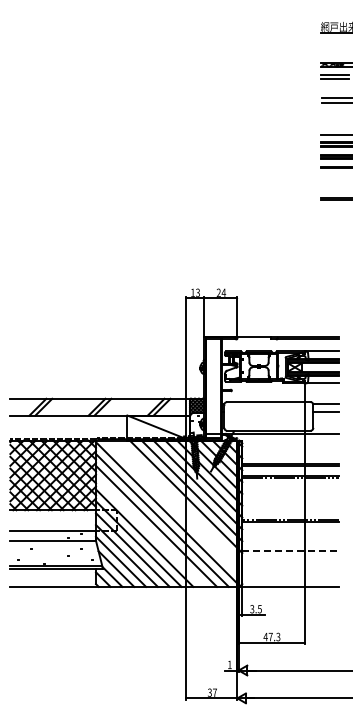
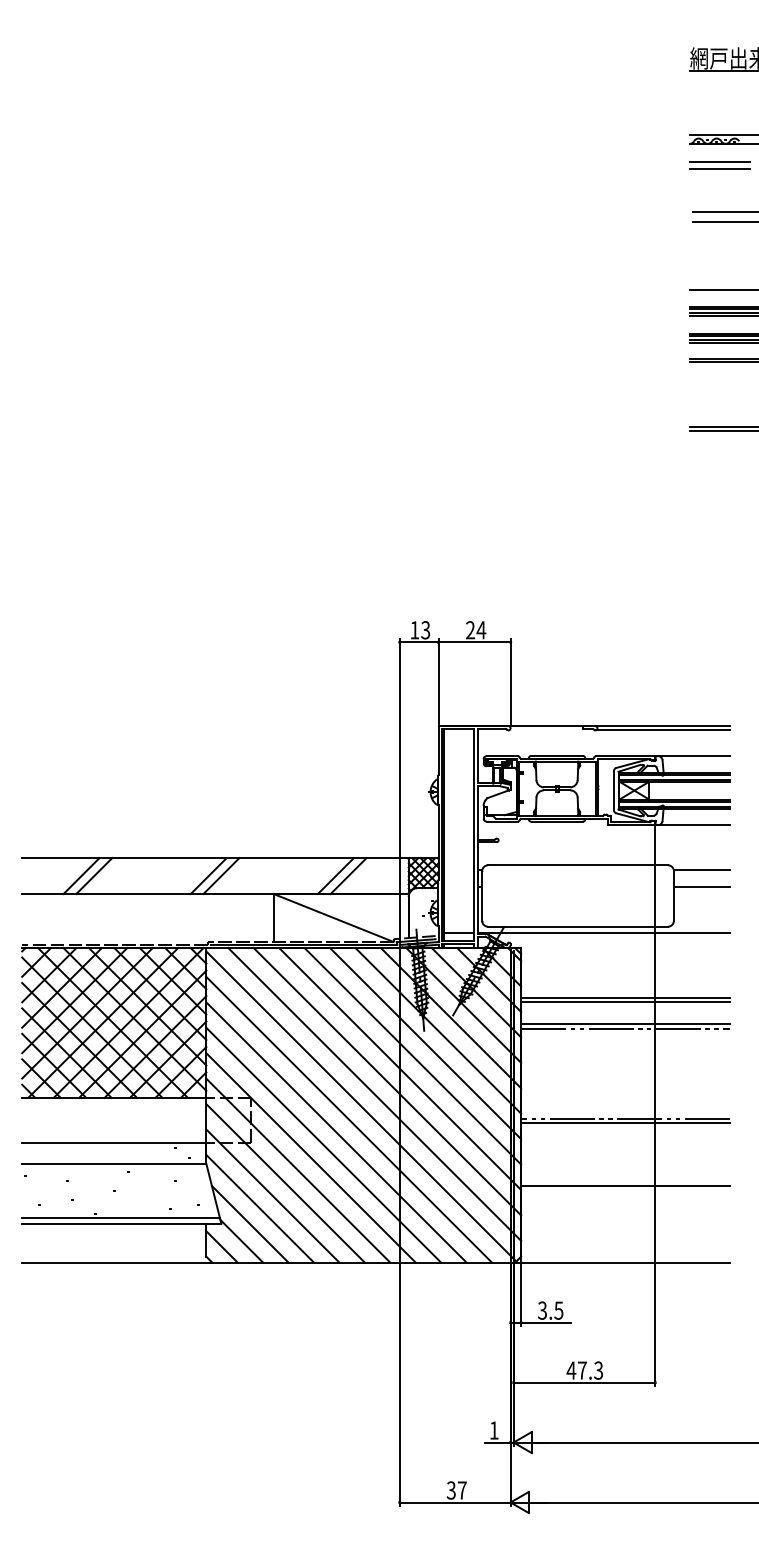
line: (180, 502) -> (388, 1081), added
line: (174, 508) -> (375, 1094), added
line: (150, 531) -> (323, 1143), added
line: (291, 551) -> (626, 1186), dashed -> solid

